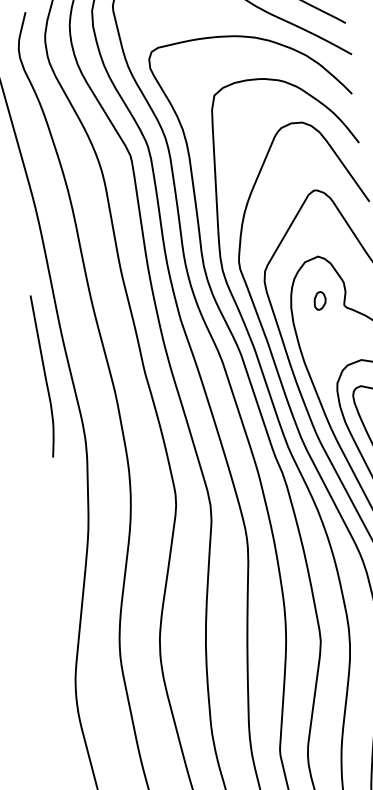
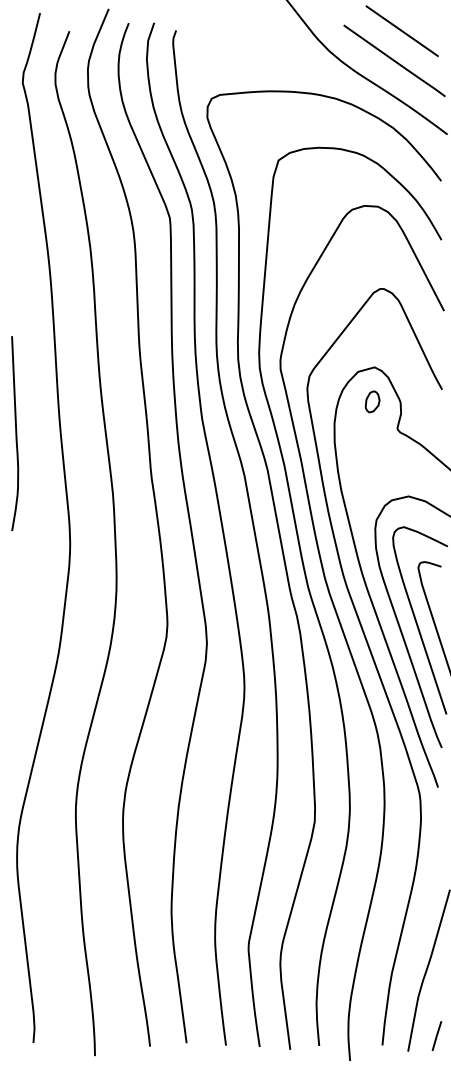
part: (319, 300) -> (372, 401), moved
curve: (44, 376) -> (15, 433), moved

